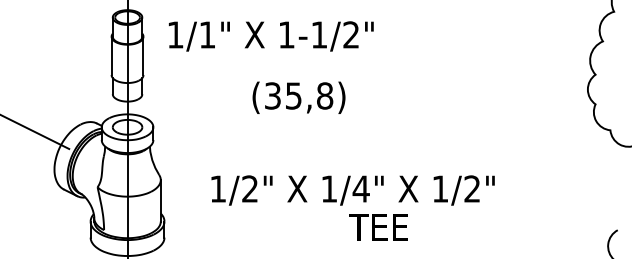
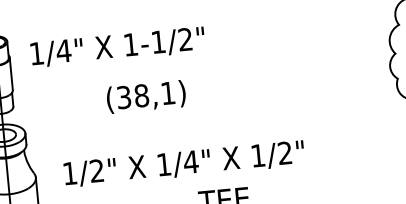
text: (207, 34) -> (63, 50), 1/1" -> 1/4"
text: (309, 95) -> (154, 94), (35,8) -> (38,1)
text: (352, 190) -> (183, 164), moved

